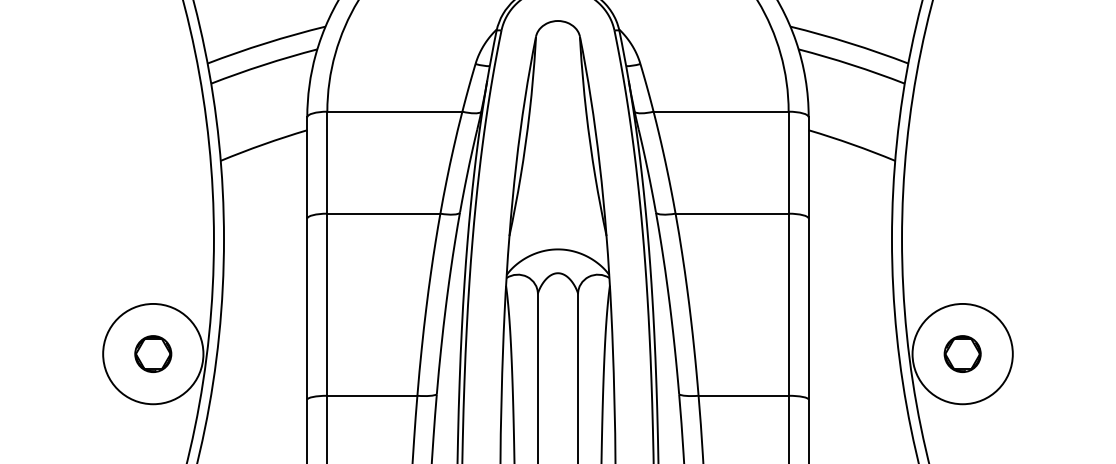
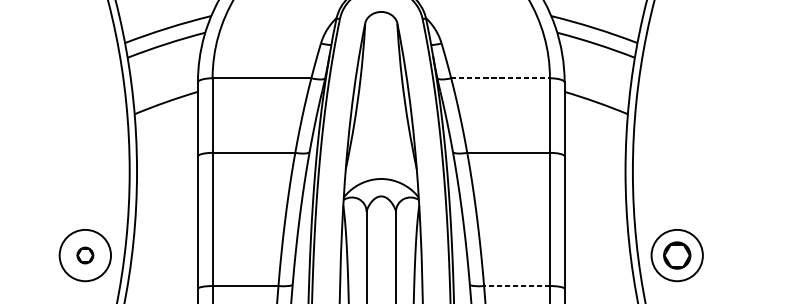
line: (721, 111) -> (500, 78), solid -> dashed
circle: (153, 353) -> (85, 255), size x0.7
part: (153, 353) -> (85, 255), size x0.6
circle: (962, 353) -> (677, 255), size x0.7
line: (743, 395) -> (516, 285), solid -> dashed

